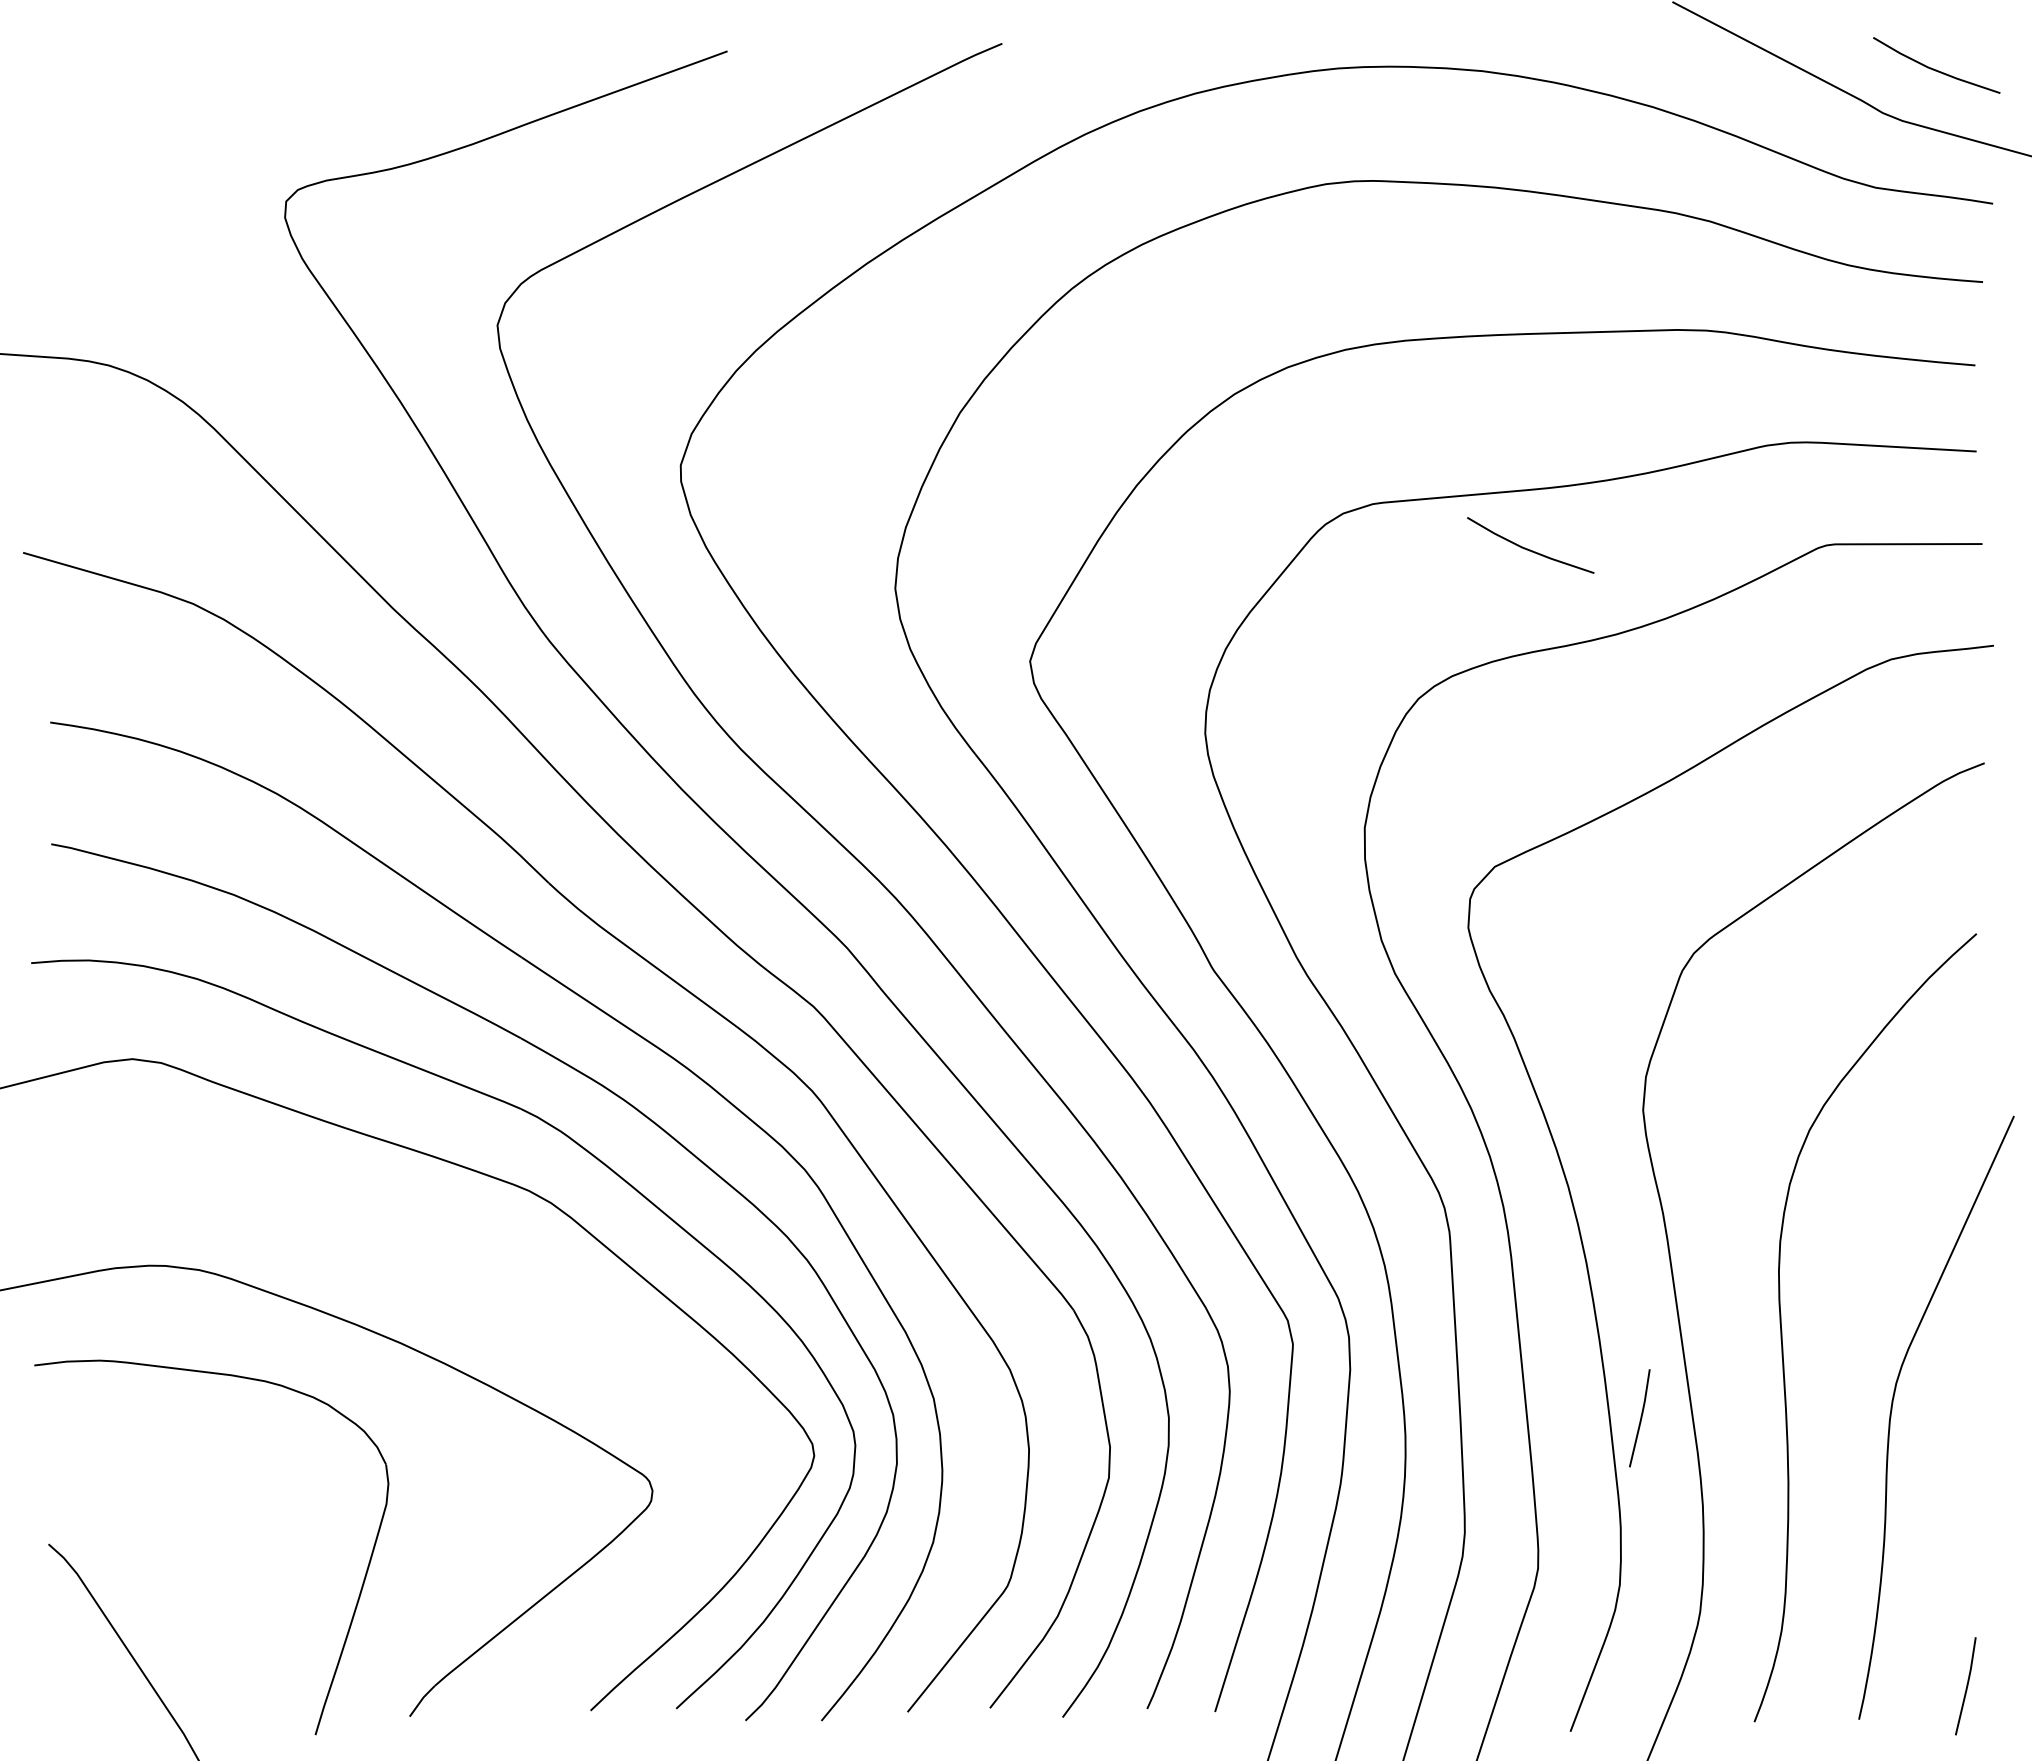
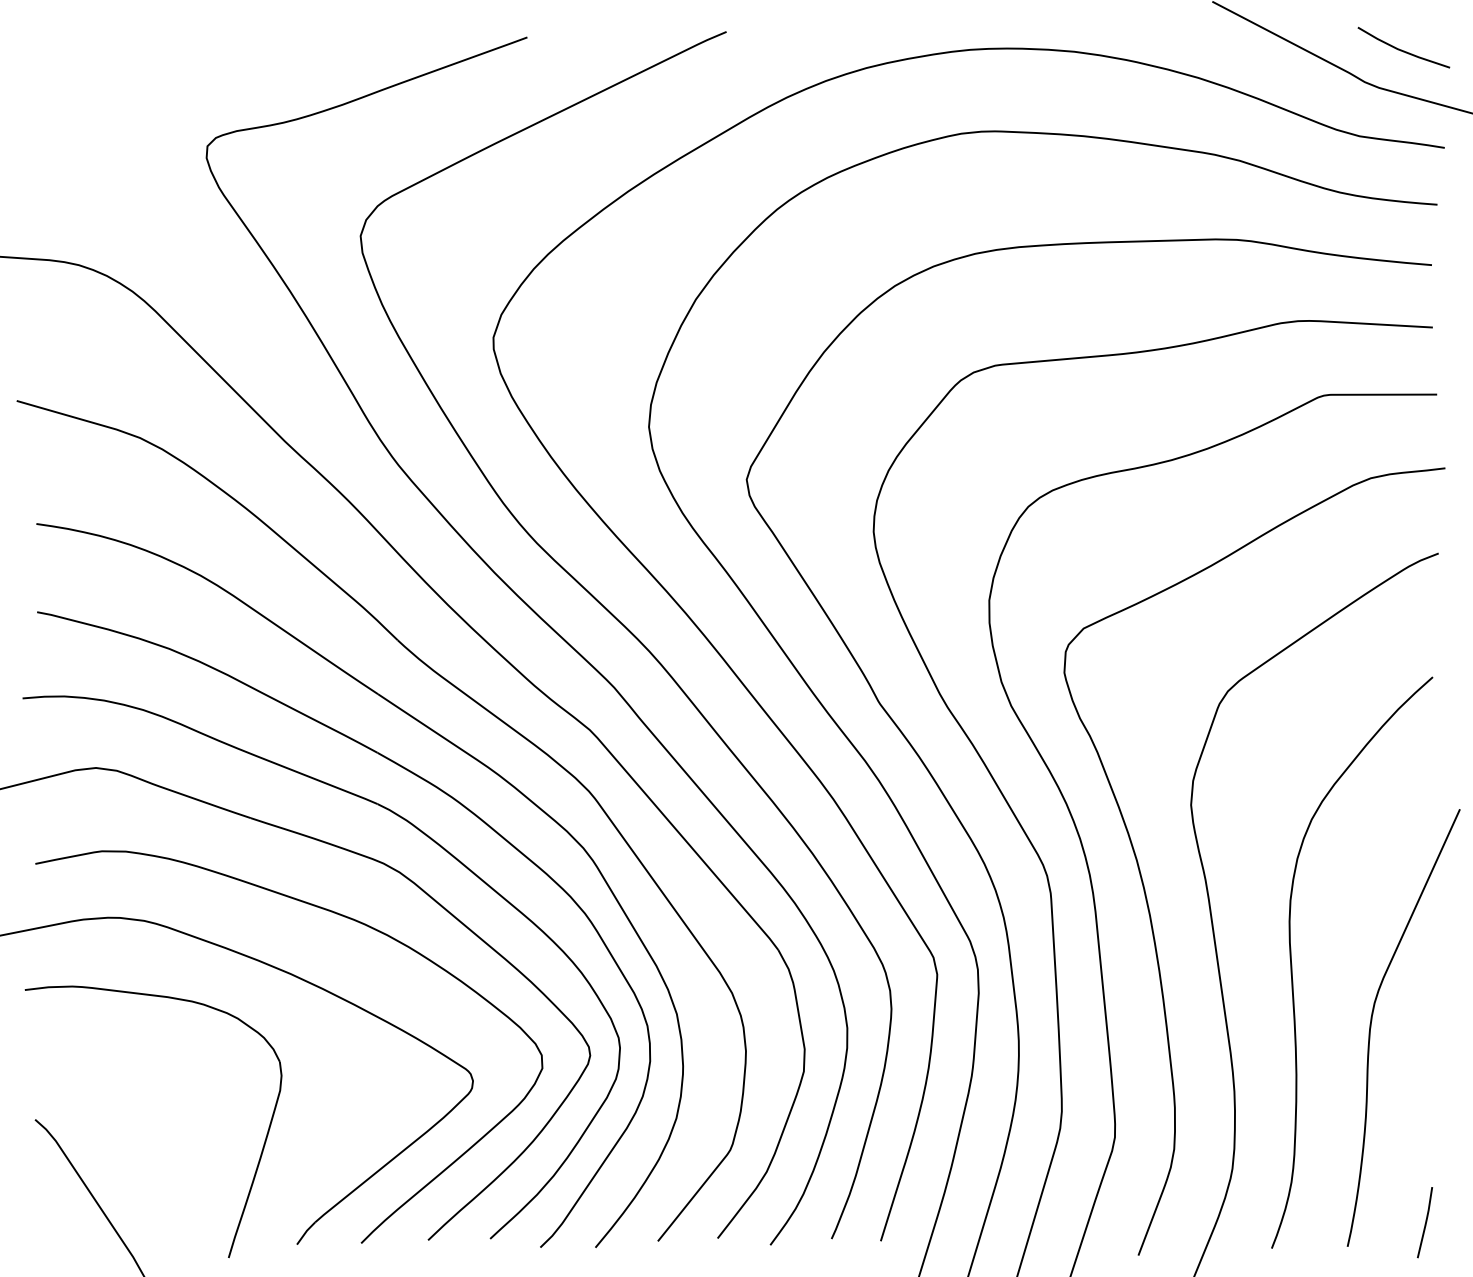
line: (1530, 549) -> (1109, 398), removed
curve: (468, 1262) -> (339, 915), added
line: (1640, 1418) -> (1189, 1028), removed

